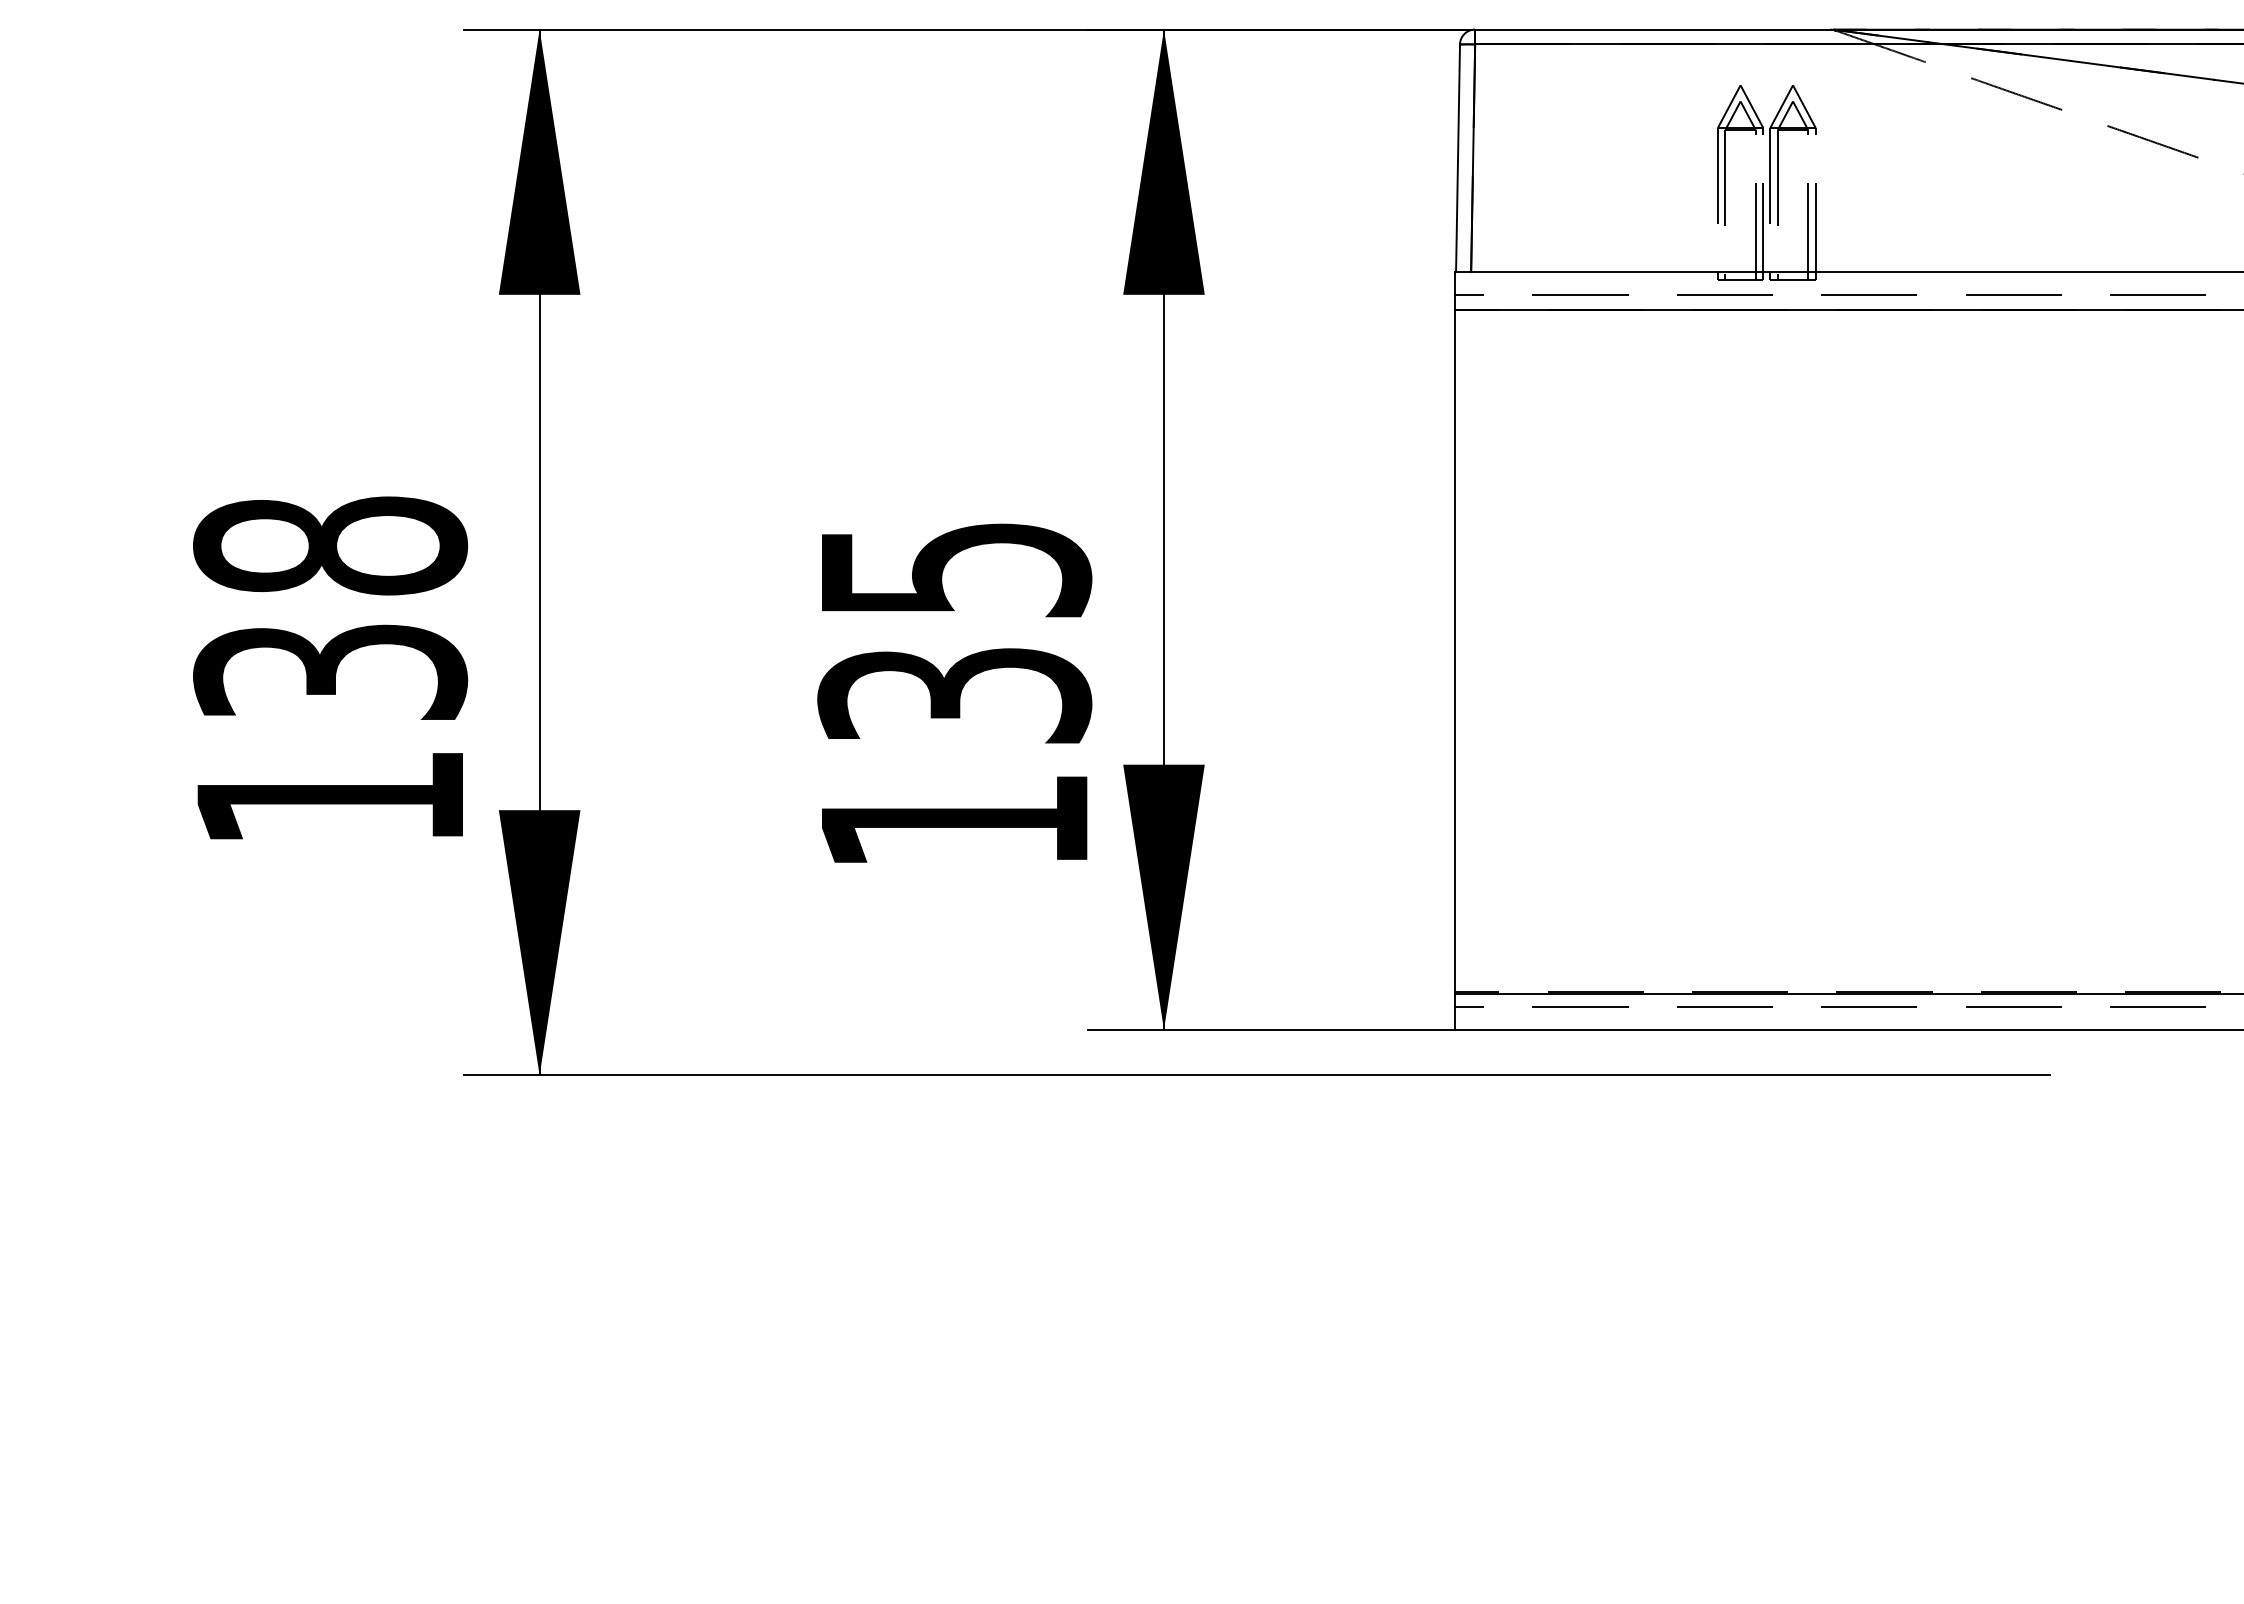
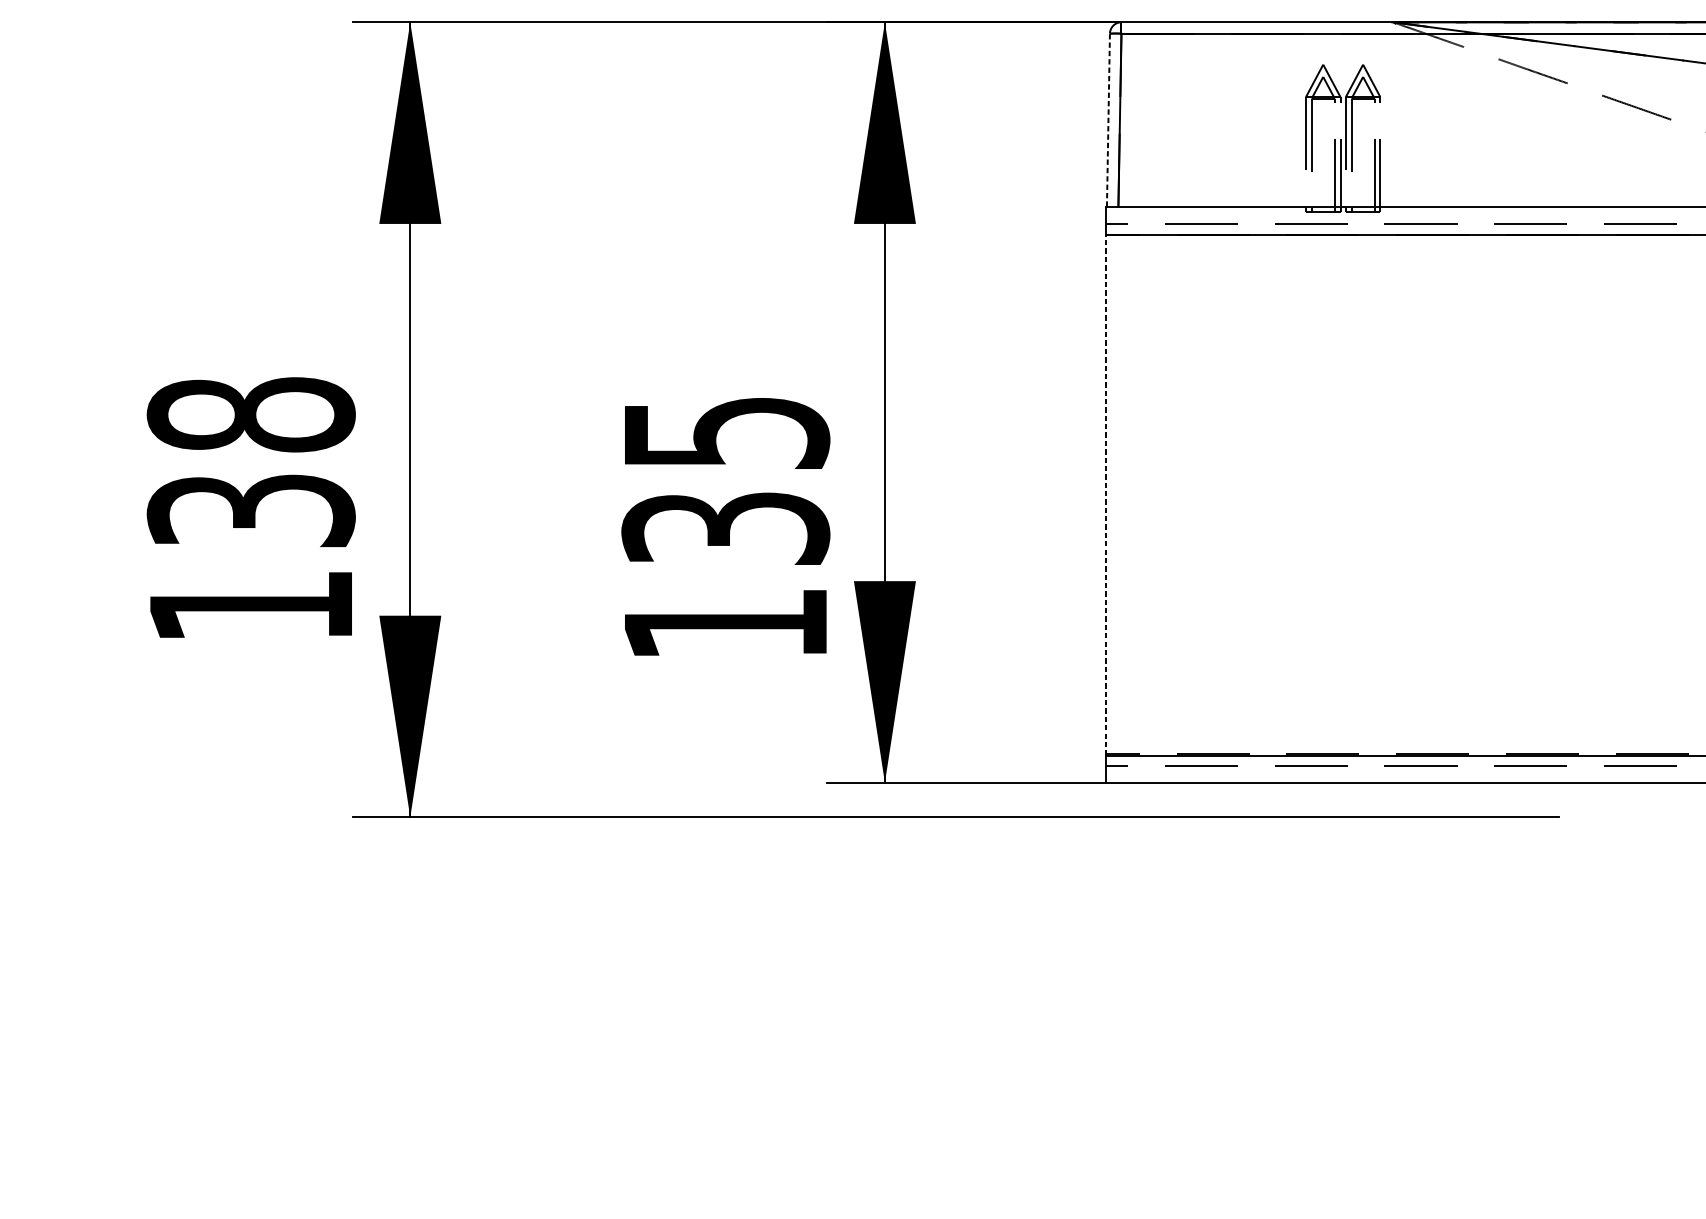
line: (1458, 158) -> (1108, 120), solid -> dashed
line: (1455, 651) -> (1106, 495), solid -> dashed

